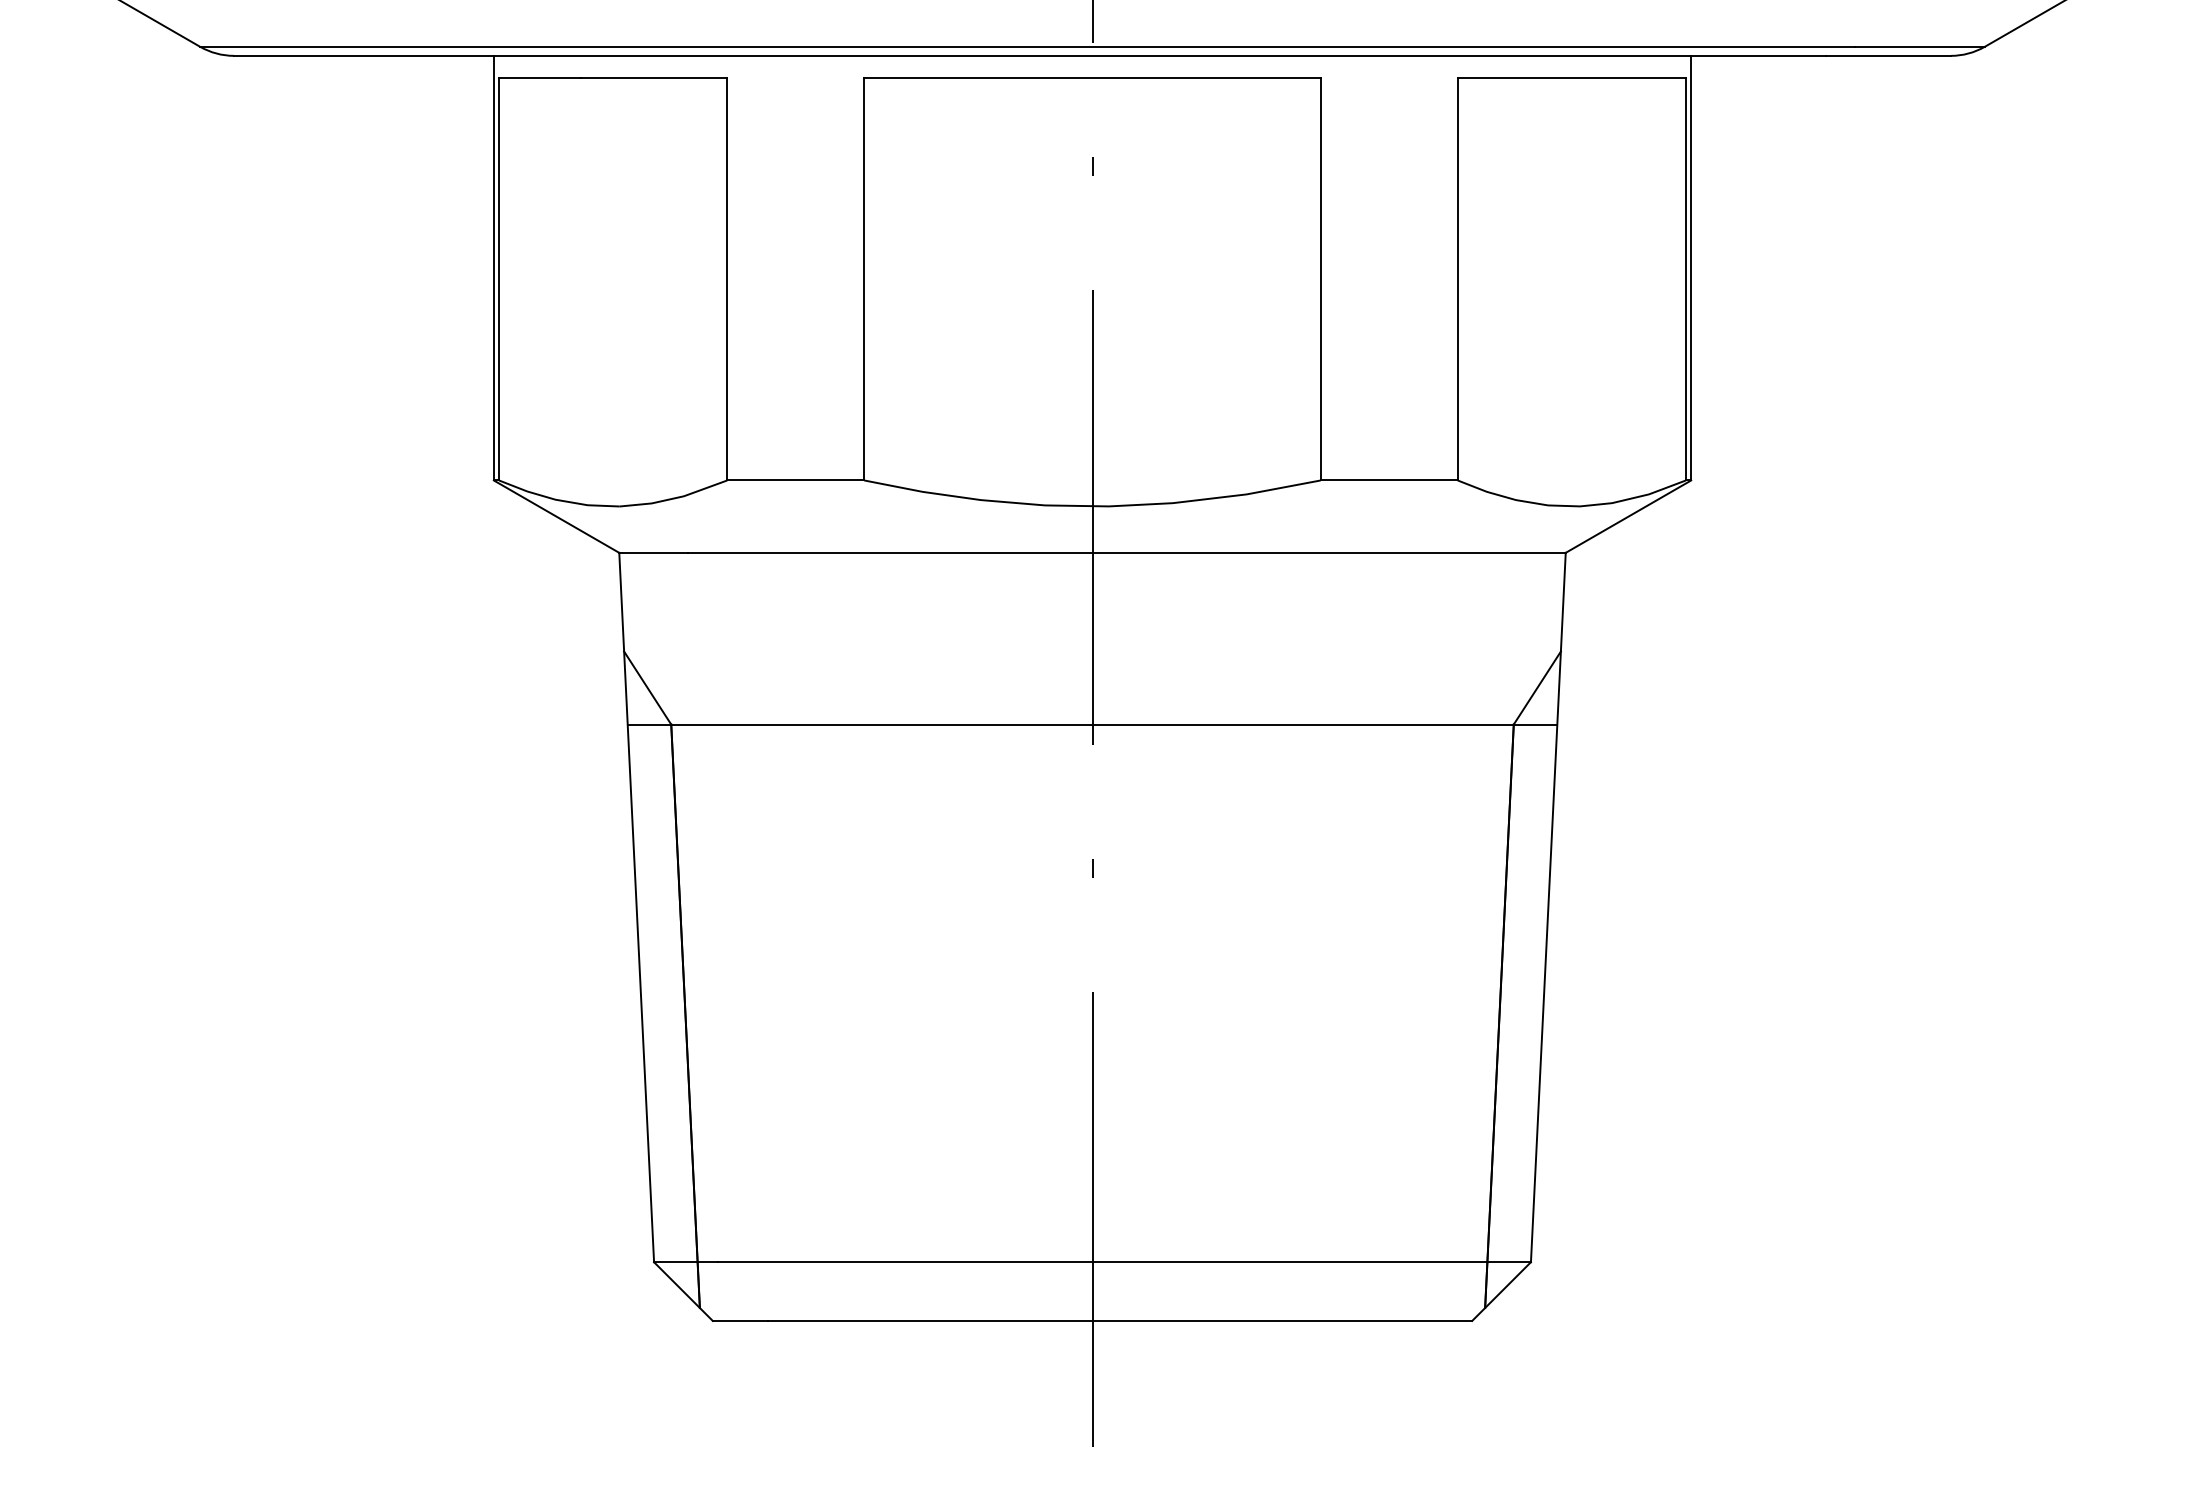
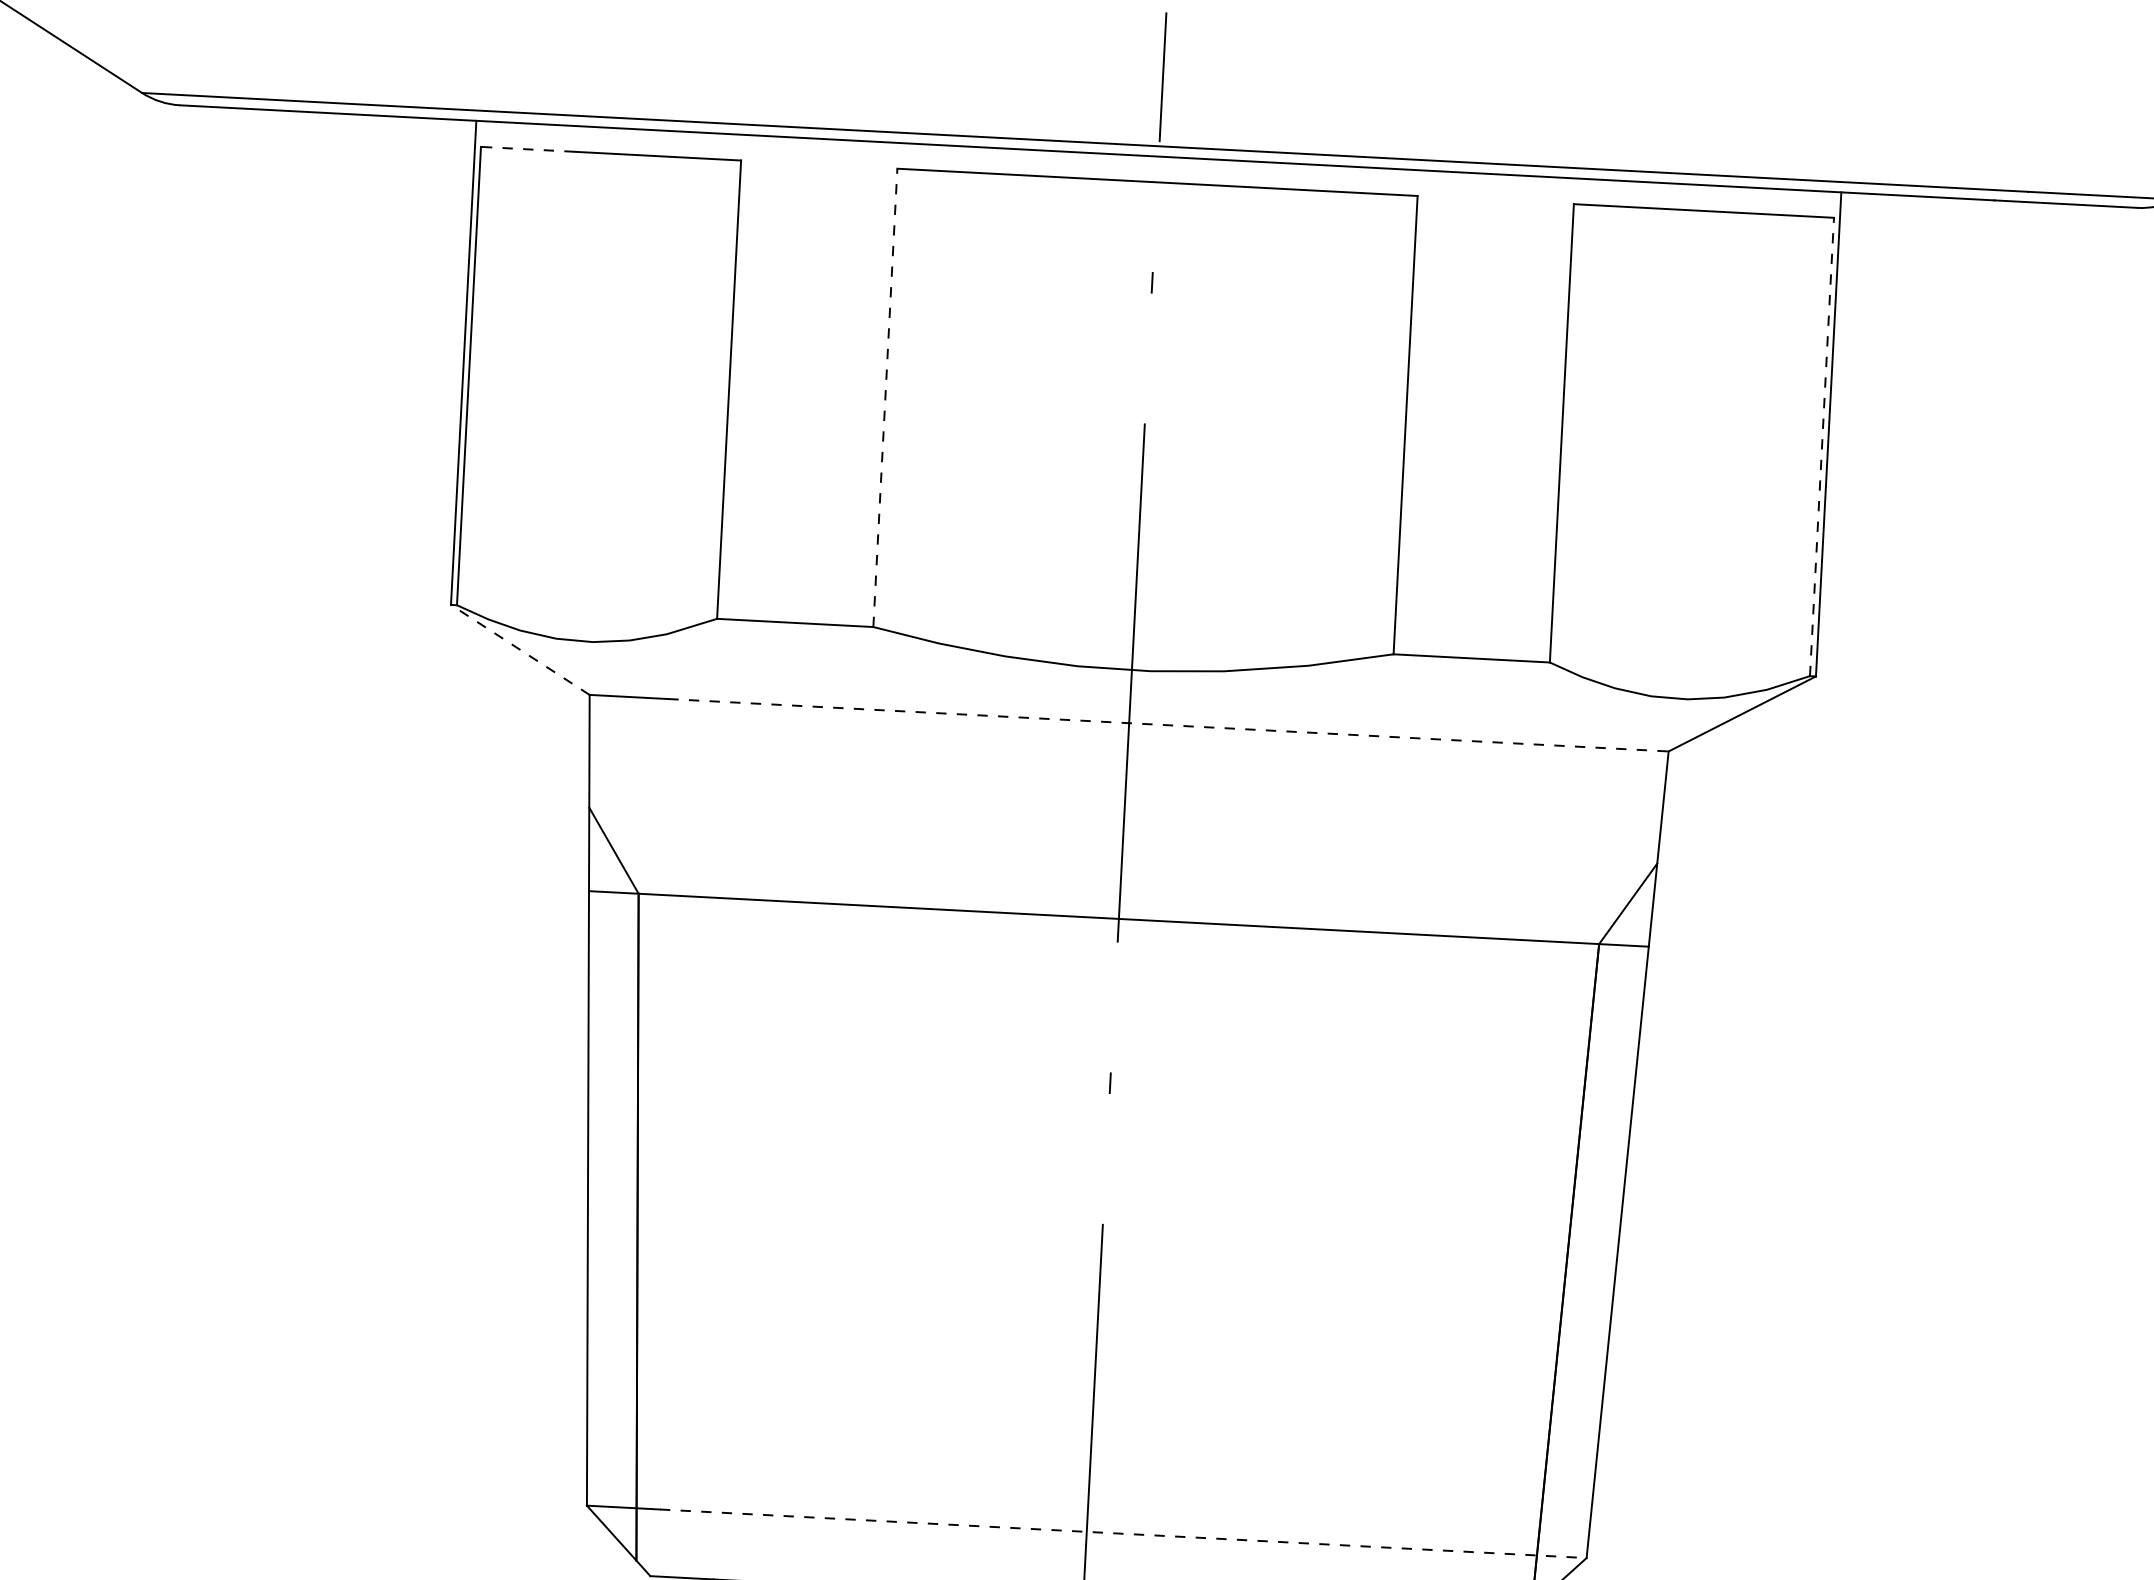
line: (539, 78) -> (527, 149), solid -> dashed
line: (864, 278) -> (885, 396), solid -> dashed
line: (1685, 278) -> (1821, 445), solid -> dashed
line: (556, 516) -> (520, 649), solid -> dashed
line: (1127, 552) -> (1169, 724), solid -> dashed
line: (1125, 1262) -> (1124, 1534), solid -> dashed

